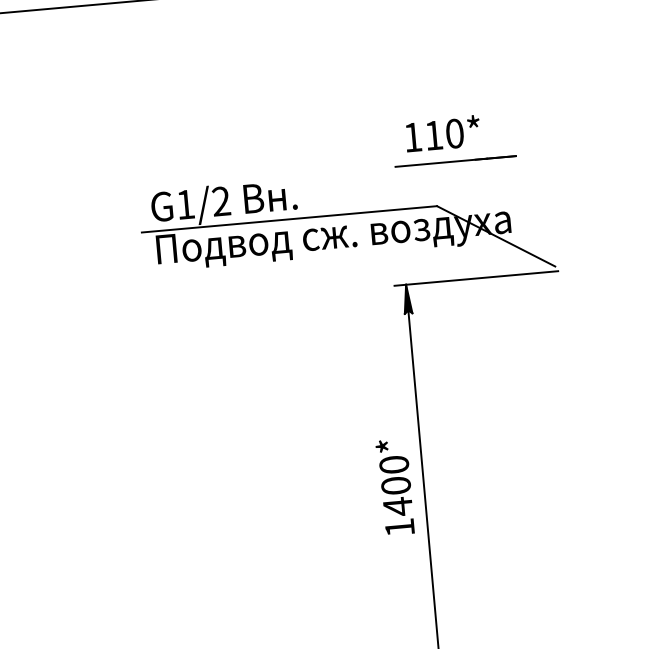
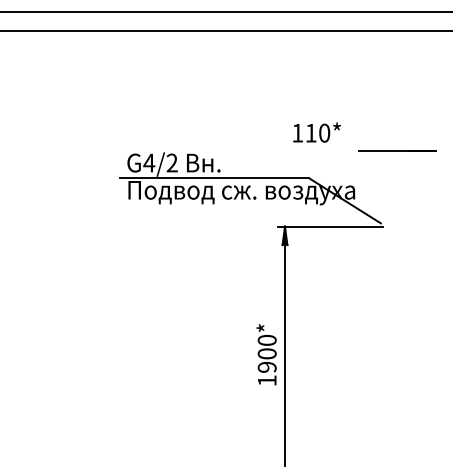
line: (455, 160) -> (397, 150), moved
text: (185, 203) -> (149, 162), G1/2 -> G4/2
text: (396, 507) -> (266, 367), 1400* -> 1900*

